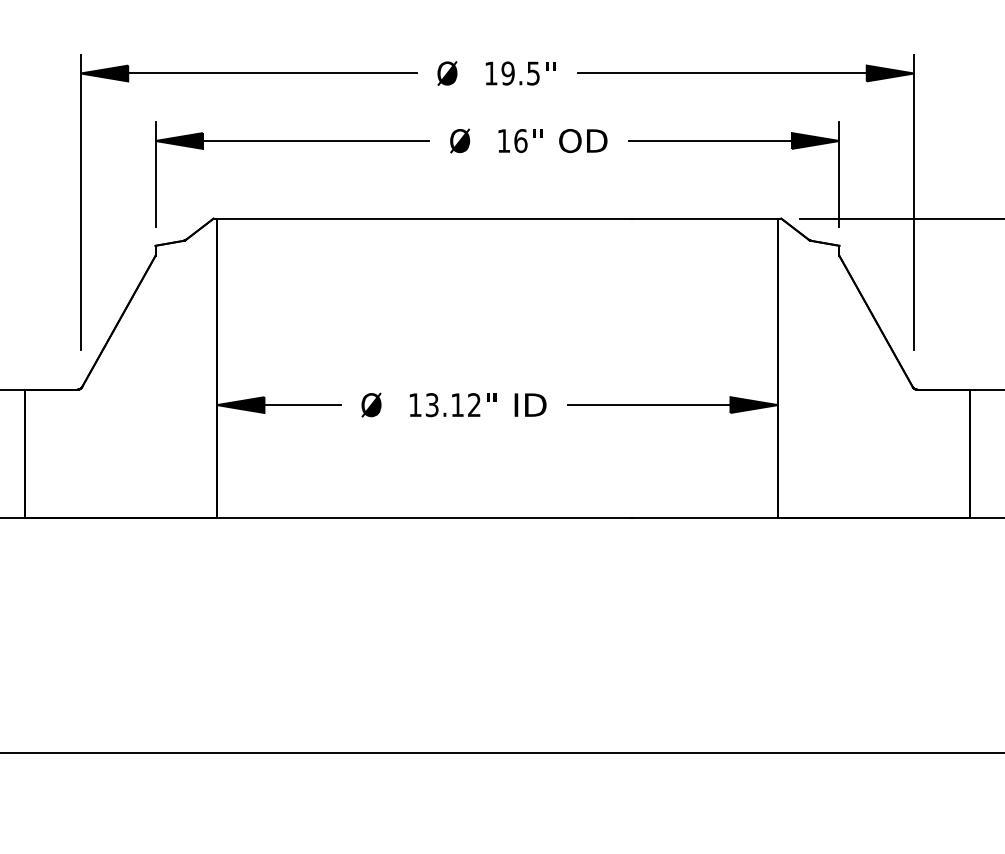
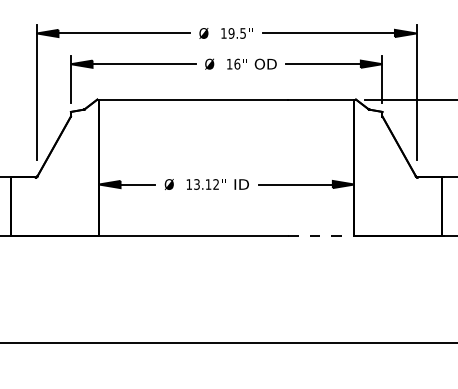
line: (705, 517) -> (321, 235), solid -> dashed

